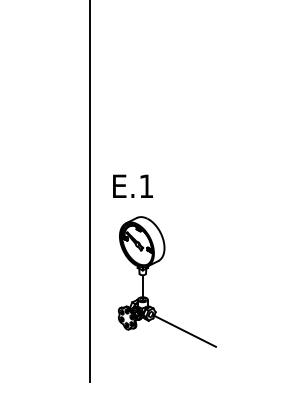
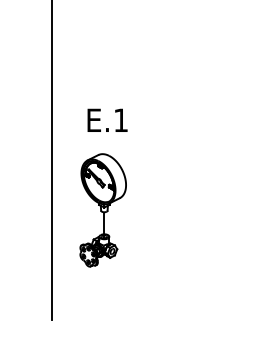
text: (132, 185) -> (107, 119), moved
line: (183, 330) -> (145, 267), removed

